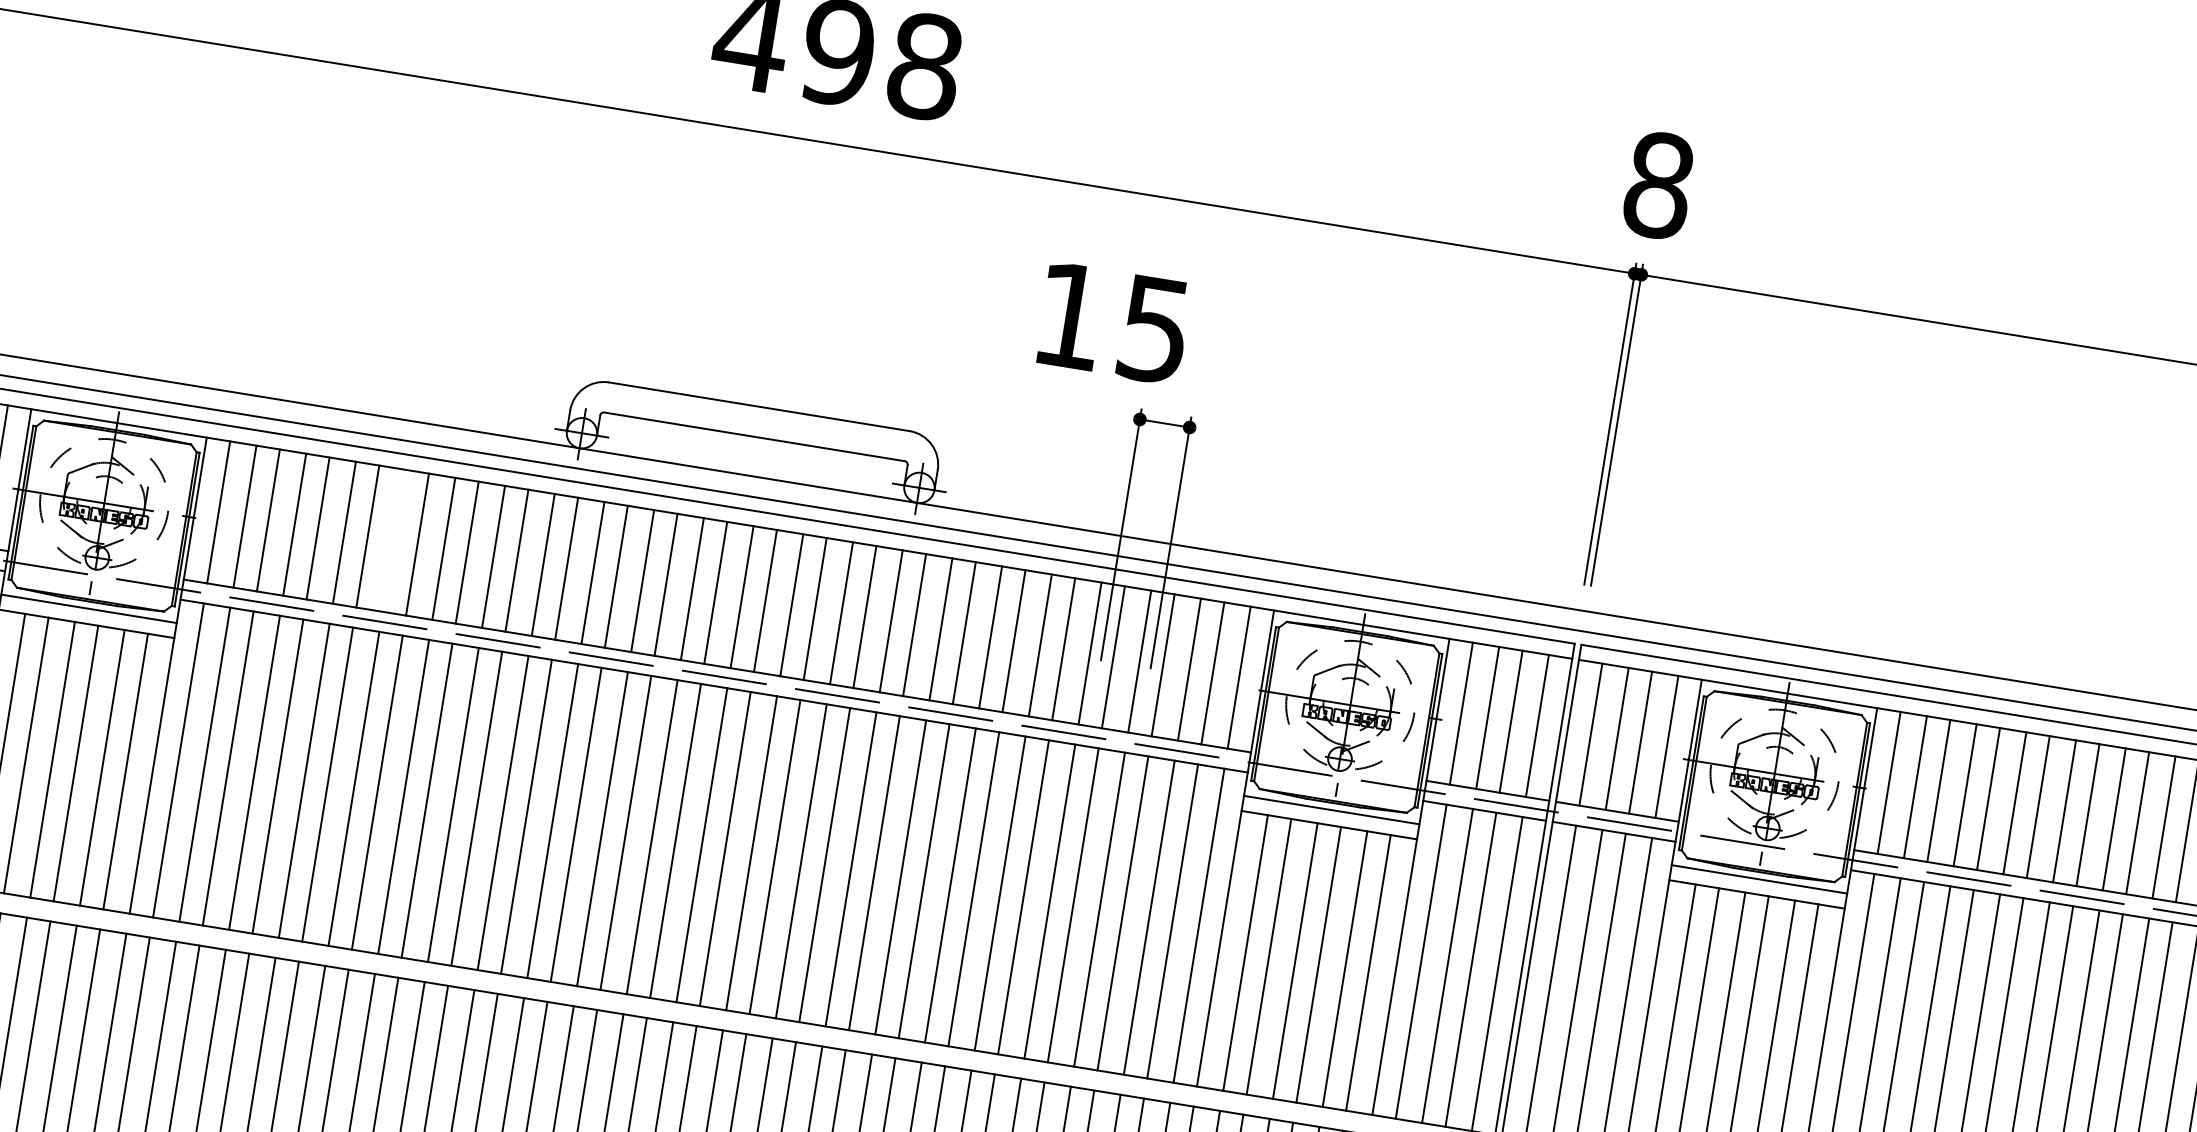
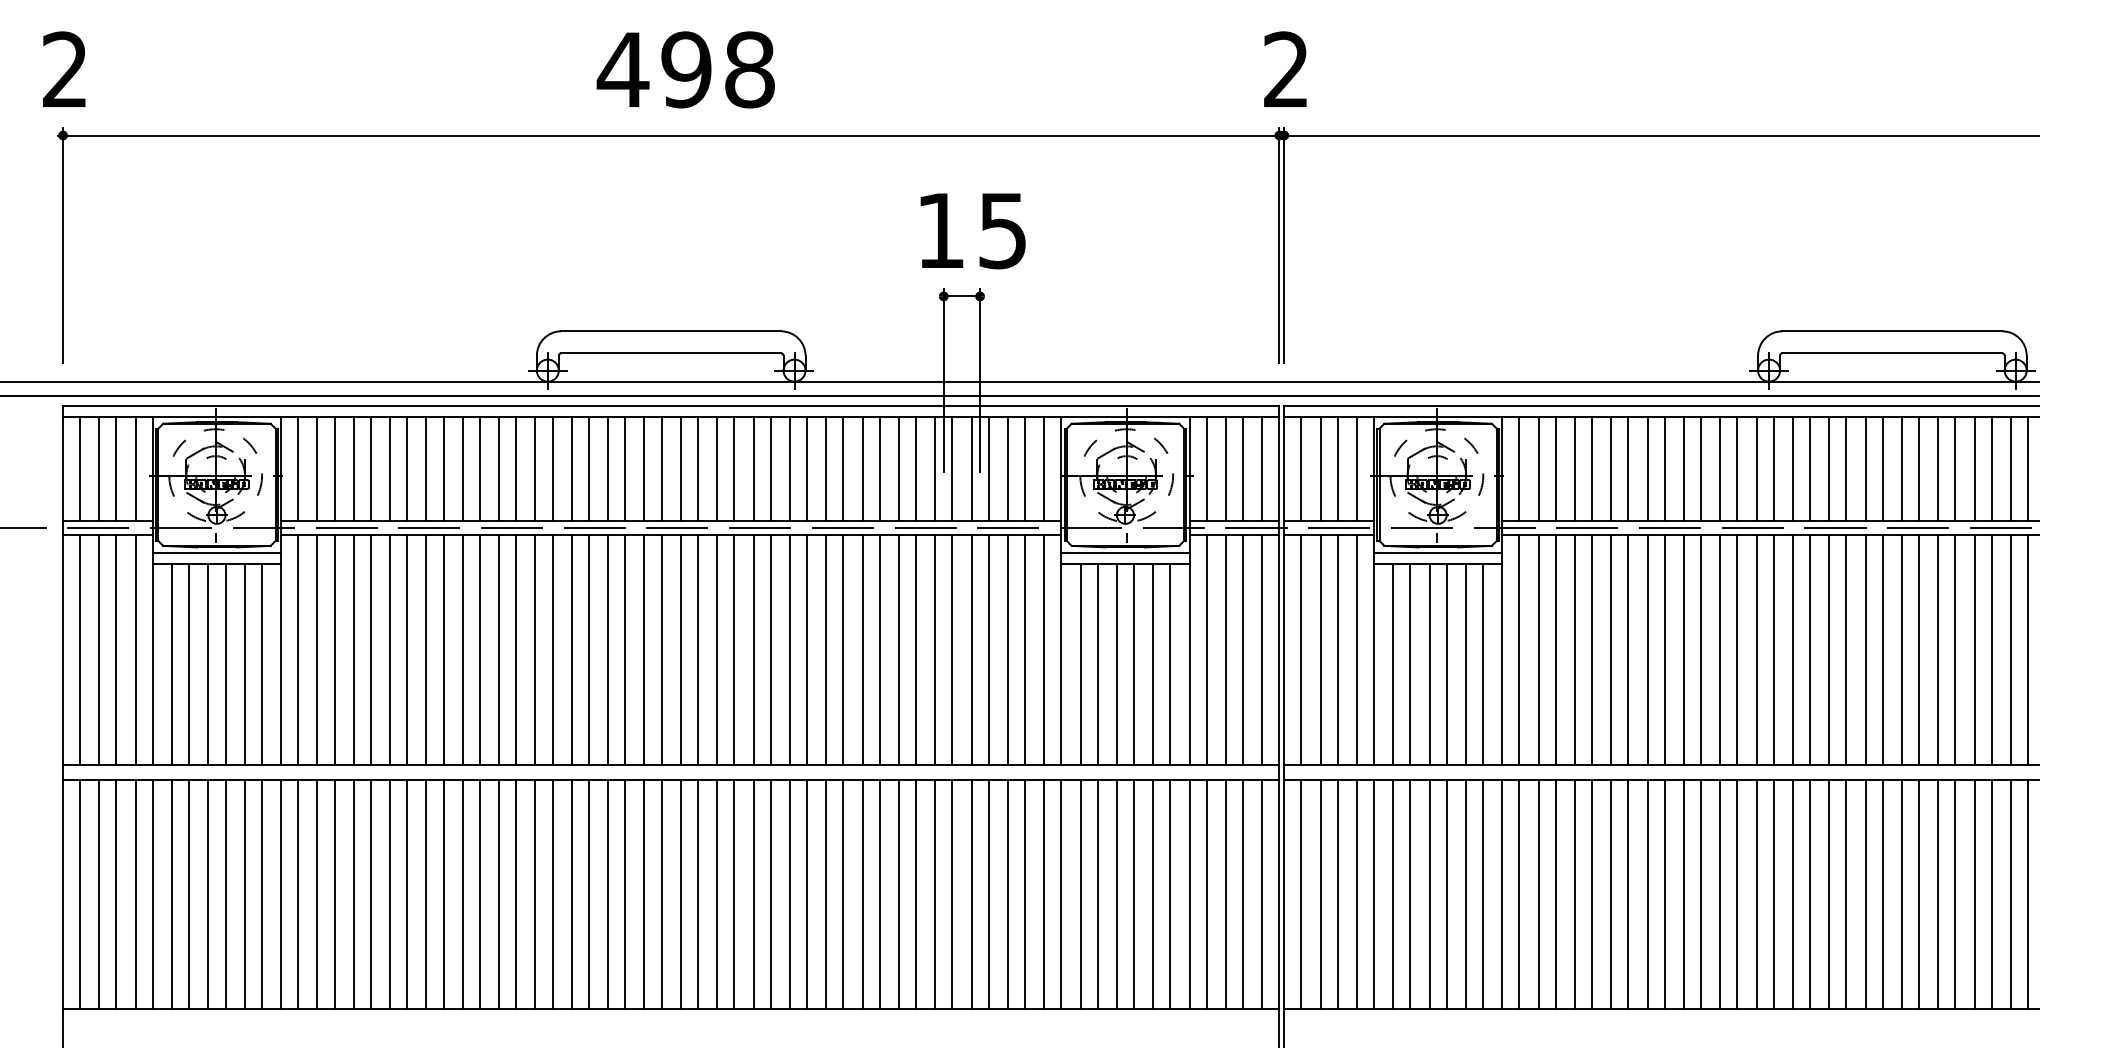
text: (1659, 184) -> (1286, 69), 8 -> 2
text: (1112, 323) -> (972, 231), moved
line: (394, 540) -> (426, 468), added

